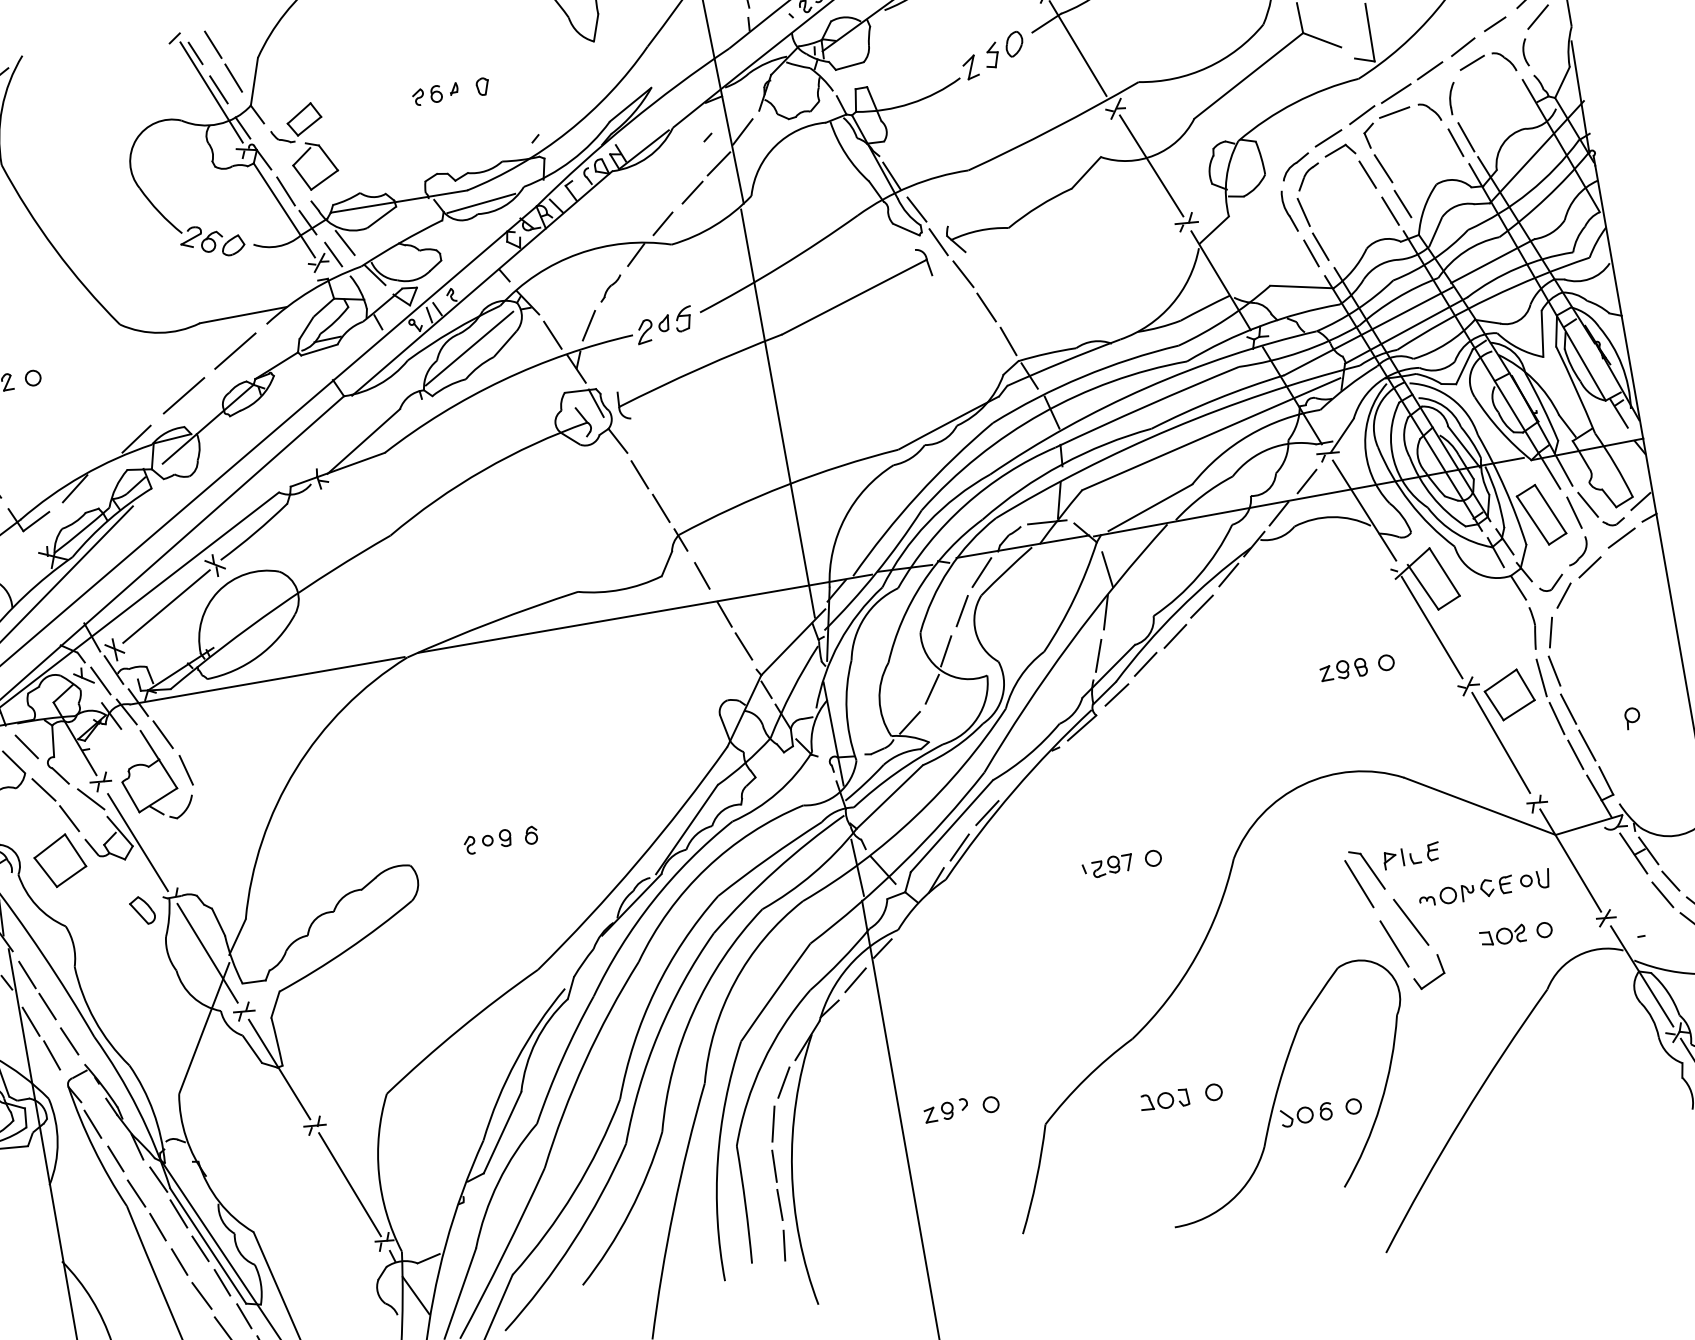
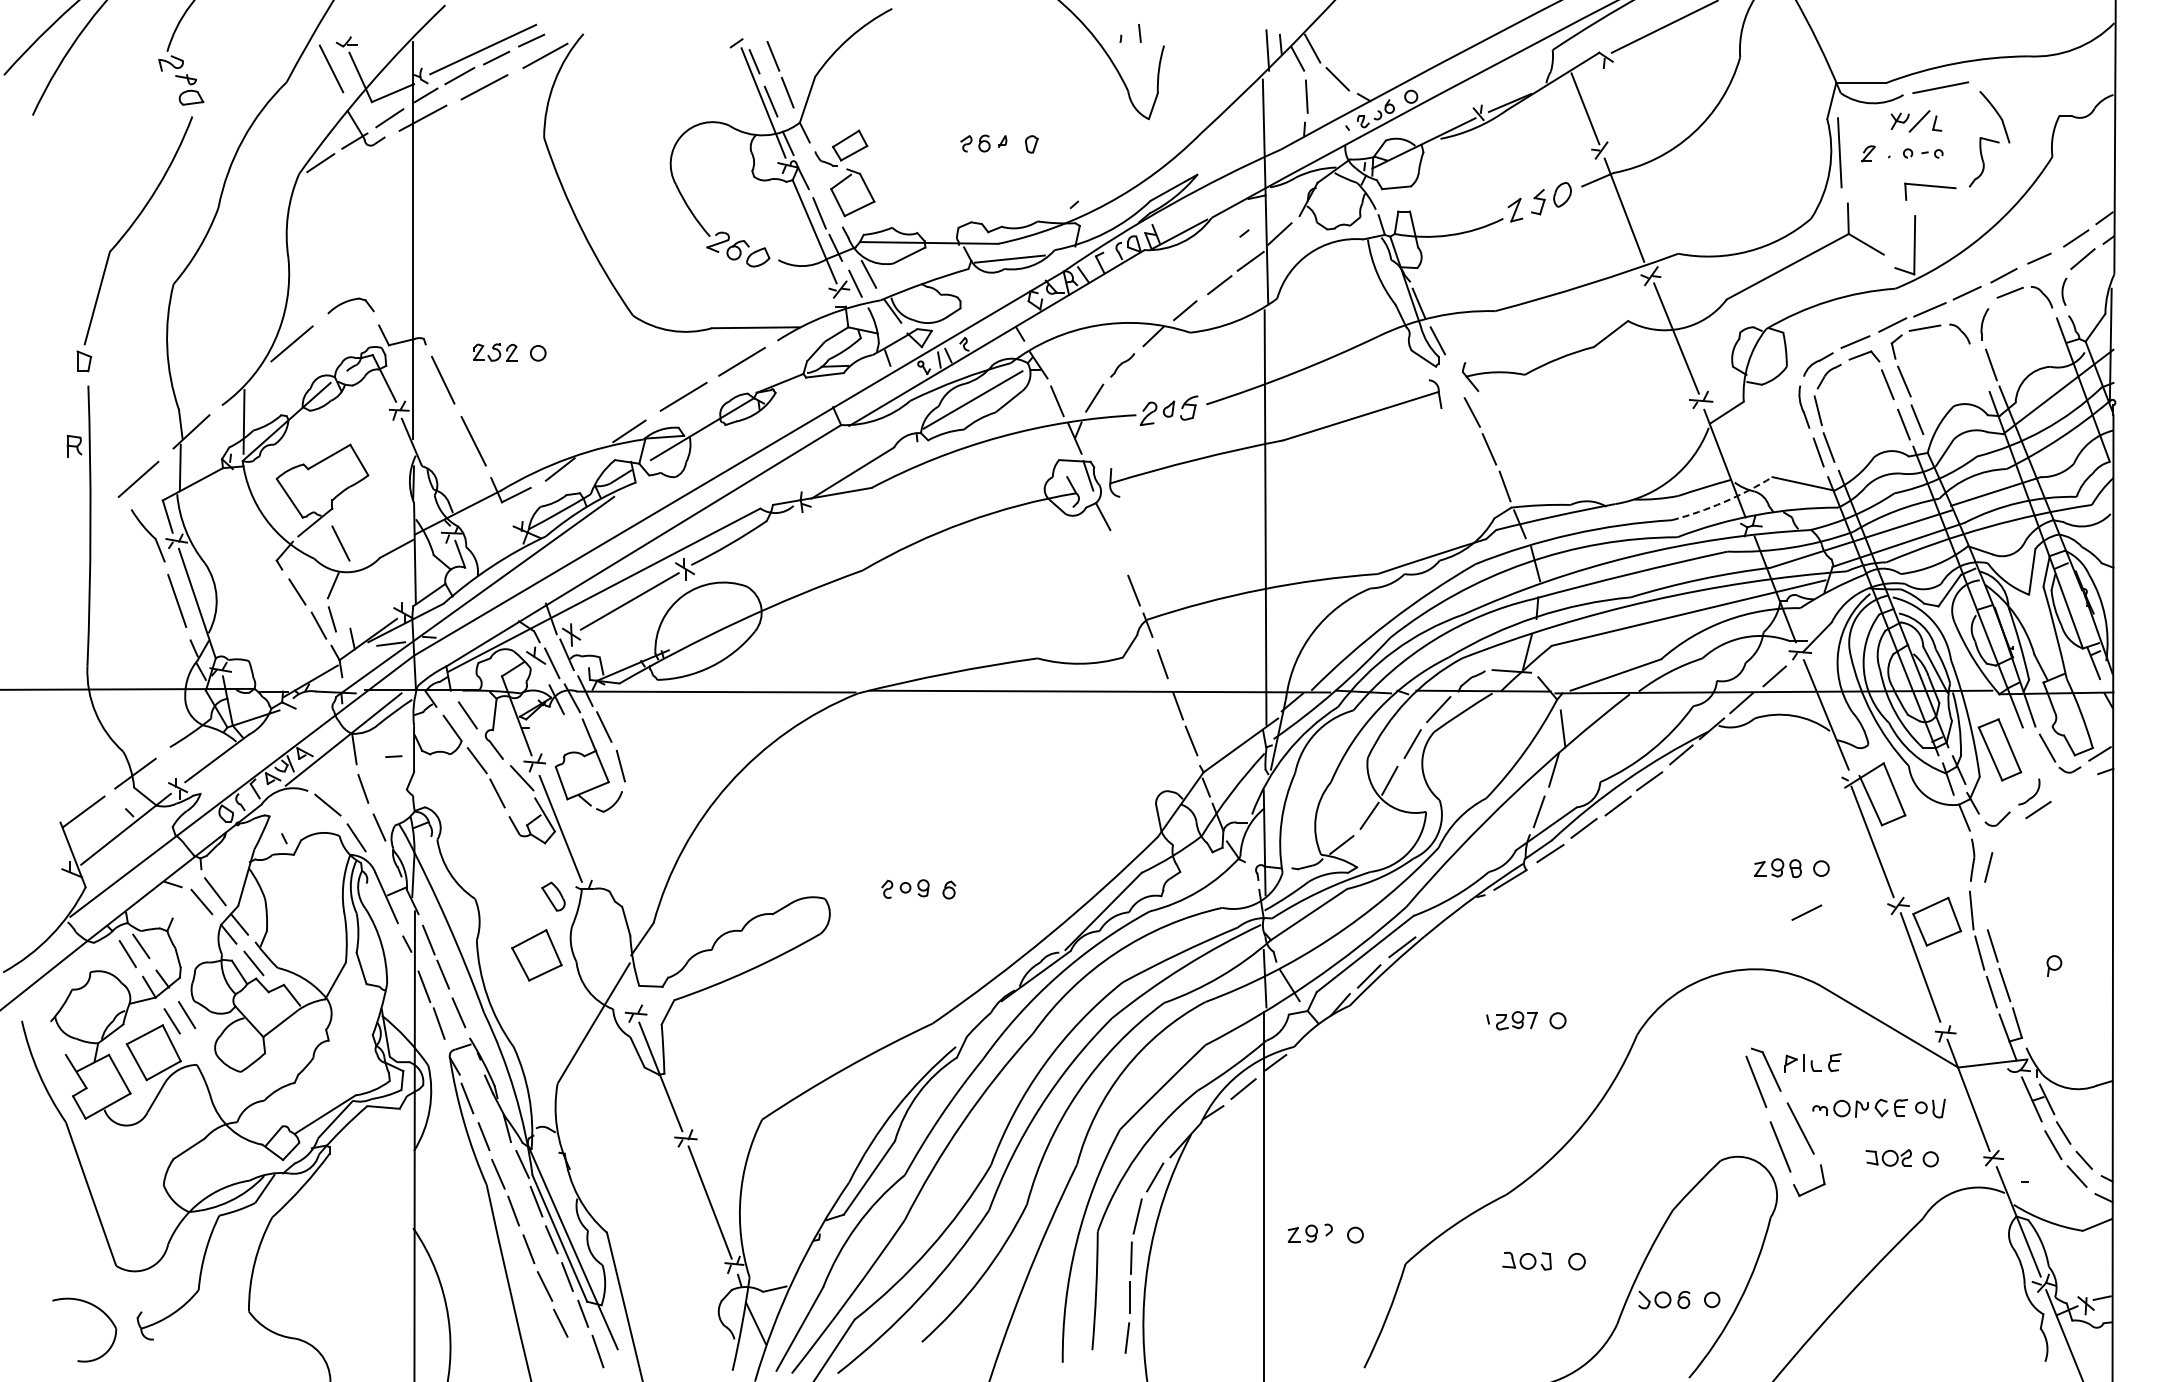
line: (1456, 142) -> (1980, 368), removed
line: (938, 242) -> (1453, 376), removed
arc: (1226, 319) -> (1723, 502), solid -> dashed
line: (639, 474) -> (1118, 553), removed
line: (1574, 512) -> (2032, 753), removed
line: (1621, 537) -> (1806, 912), moved
line: (1563, 595) -> (2007, 833), removed
line: (1554, 670) -> (1985, 905), removed
part: (59, 861) -> (536, 955), moved
line: (207, 952) -> (610, 949), removed

